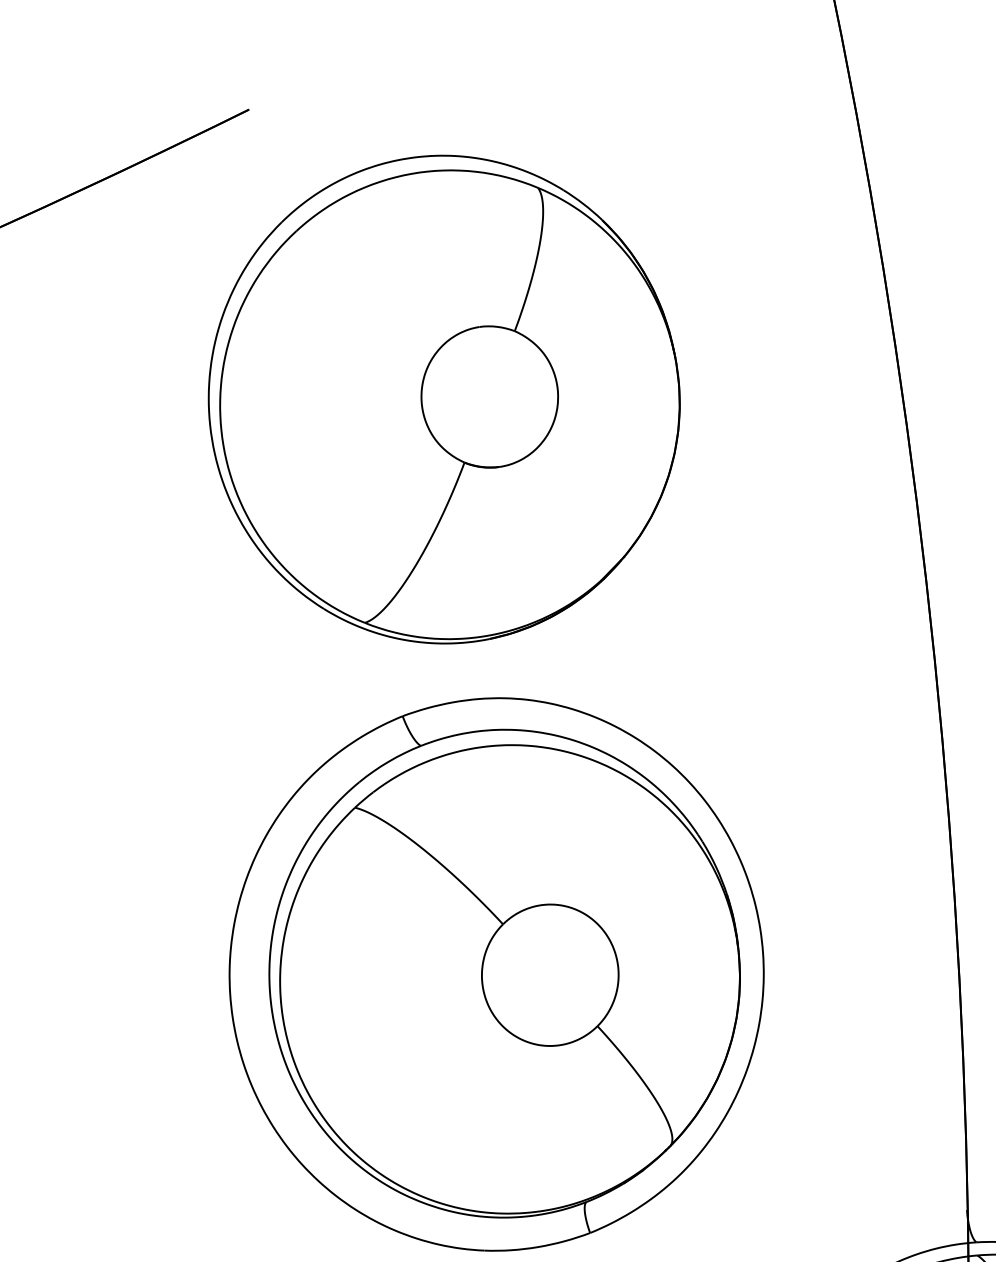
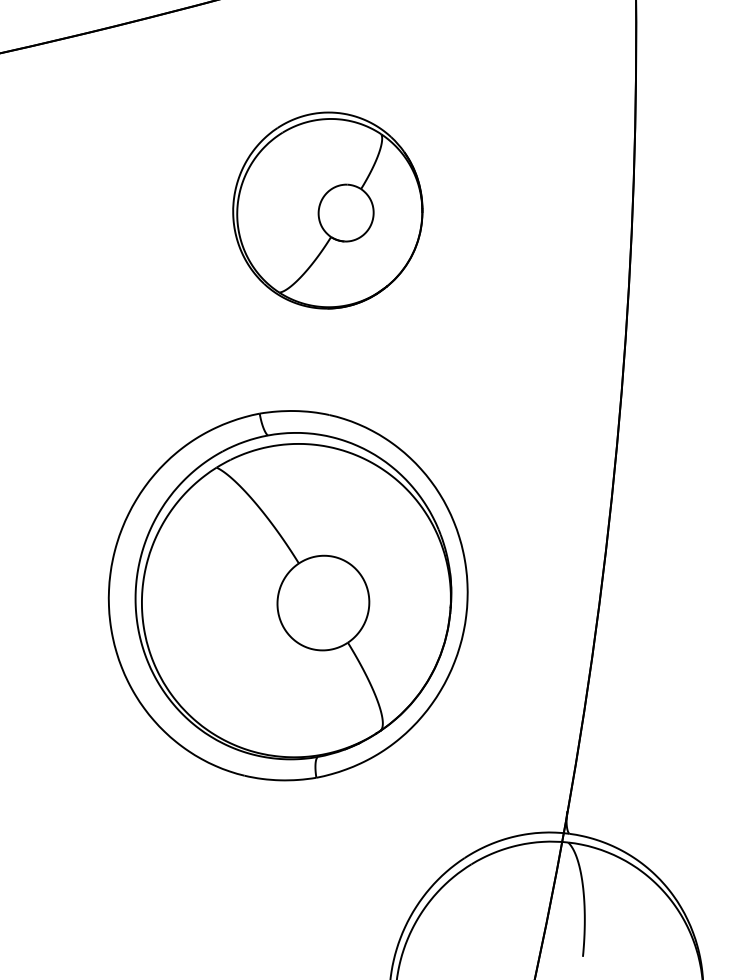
part: (443, 399) -> (327, 210), size x0.6

